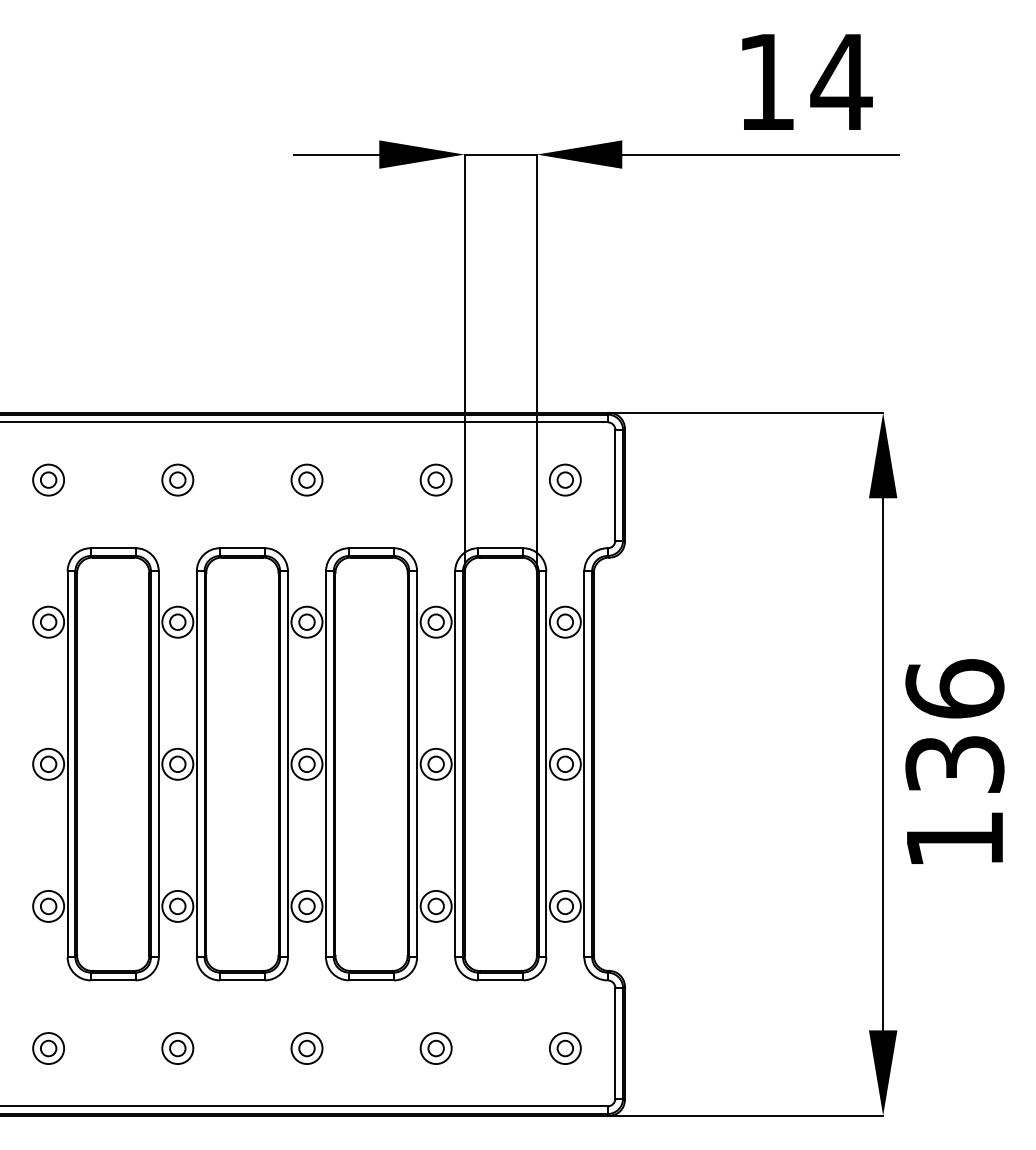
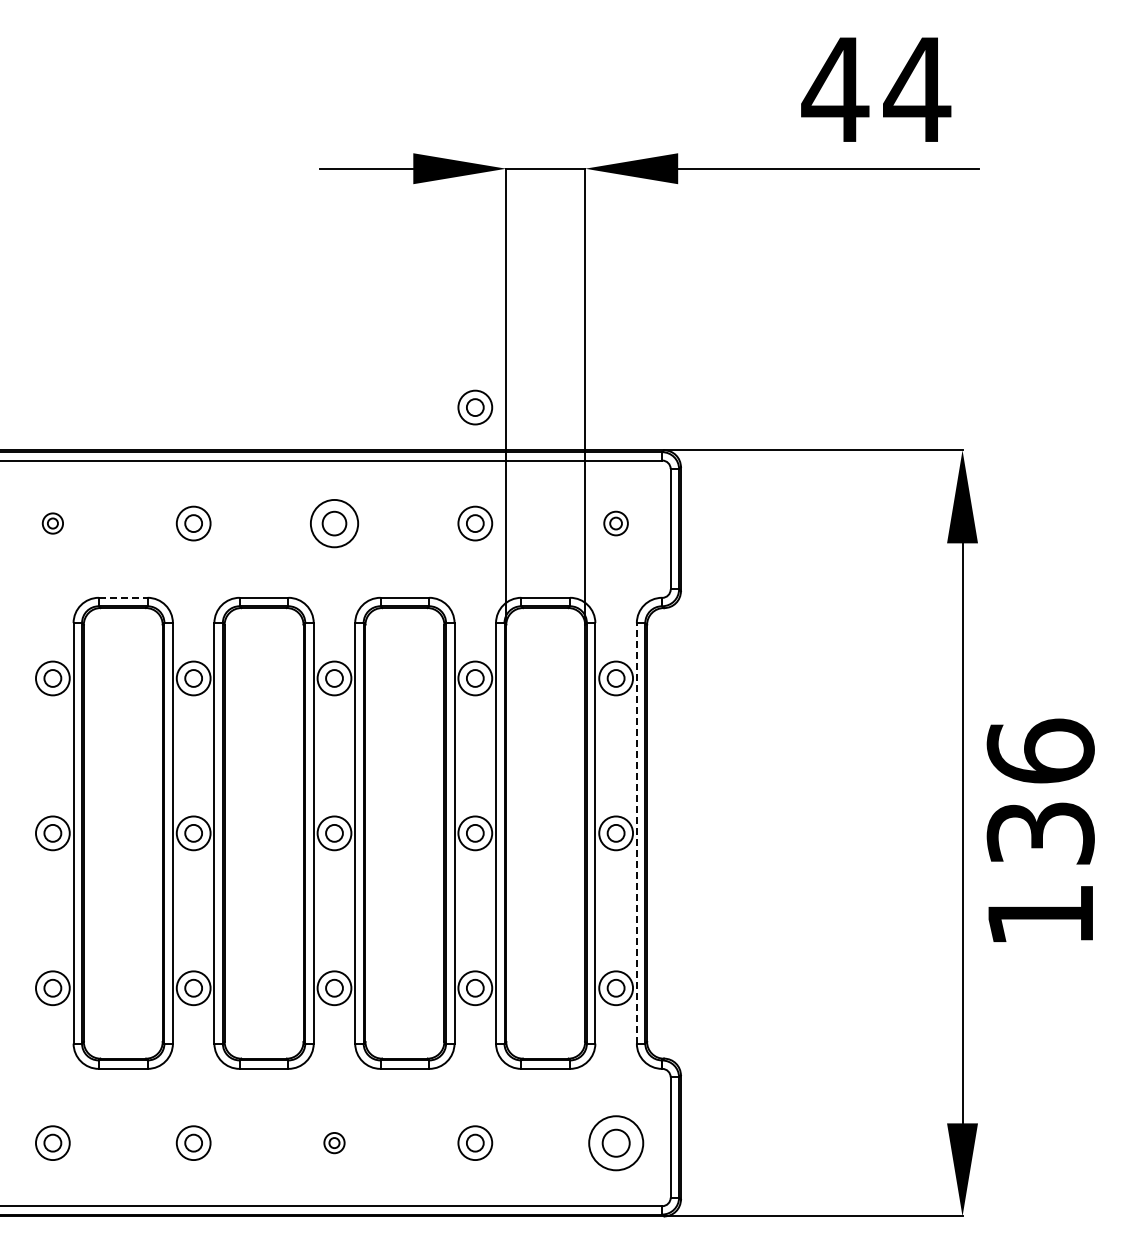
text: (766, 81) -> (835, 89), 14 -> 44
part: (436, 373) -> (475, 407), added
part: (48, 480) -> (52, 523), size x0.6
part: (306, 480) -> (334, 523), size x1.4
part: (564, 480) -> (615, 523), size x0.7
line: (113, 547) -> (123, 597), solid -> dashed
line: (584, 763) -> (636, 832), solid -> dashed
part: (306, 1047) -> (334, 1142), size x0.6
part: (564, 1047) -> (615, 1142), size x1.6

